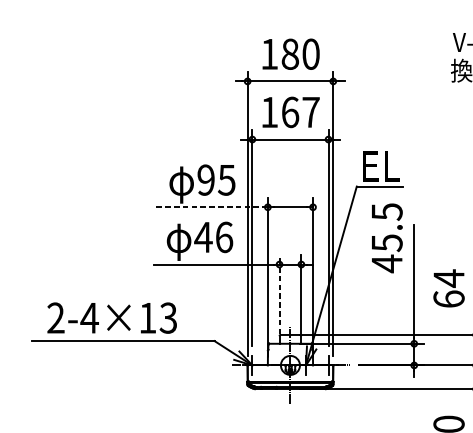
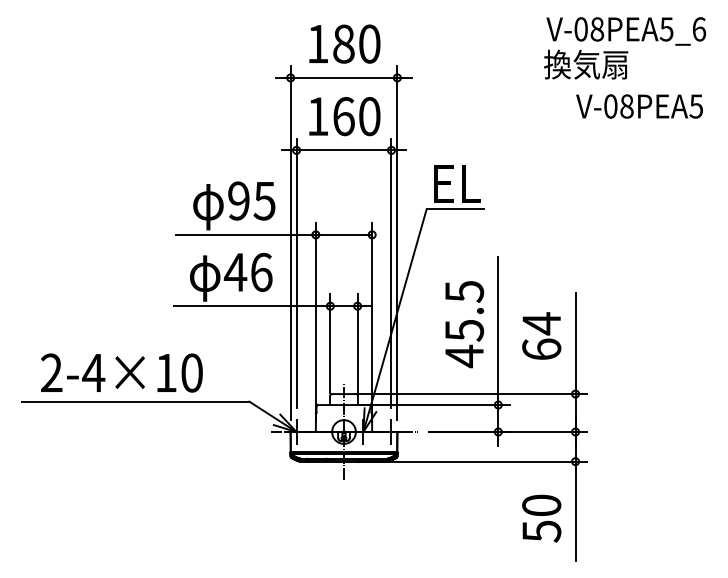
text: (310, 112) -> (369, 116), 167 -> 160
line: (212, 206) -> (246, 234), dashed -> solid
text: (387, 238) -> (464, 324), moved
line: (279, 294) -> (330, 343), dashed -> solid
text: (168, 317) -> (191, 372), 2-4×13 -> 2-4×10

